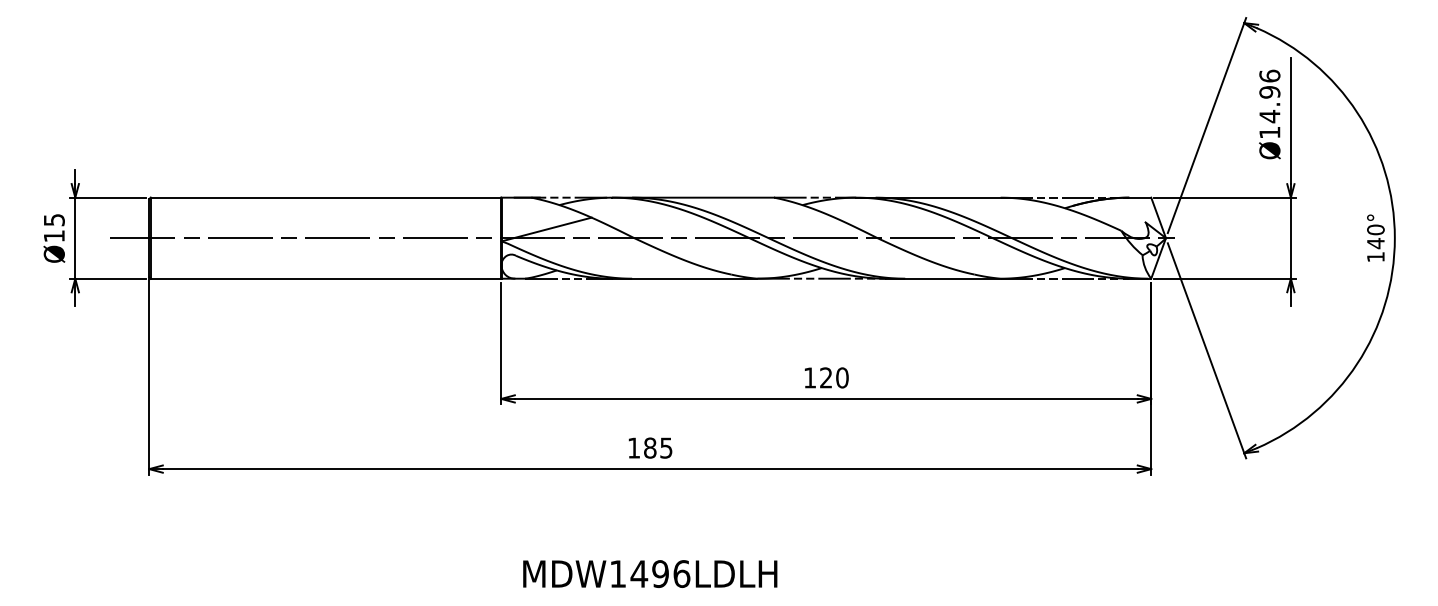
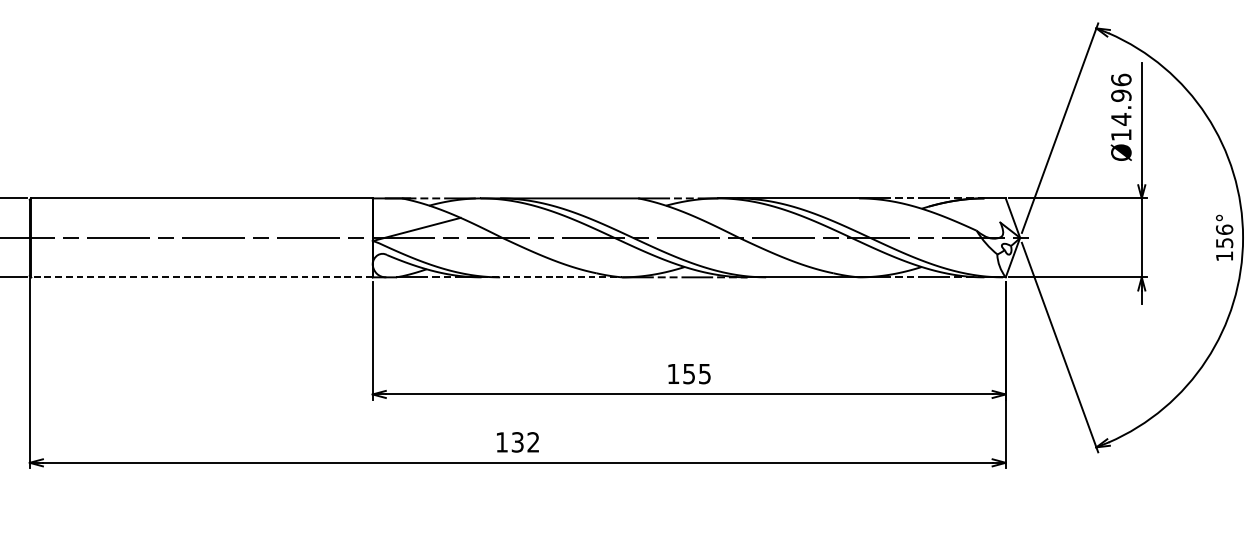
text: (1375, 236) -> (1224, 236), 140° -> 156°
line: (325, 278) -> (201, 277), solid -> dashed
line: (685, 278) -> (552, 277), solid -> dashed
text: (834, 377) -> (697, 373), 120 -> 155
text: (658, 447) -> (525, 441), 185 -> 132

